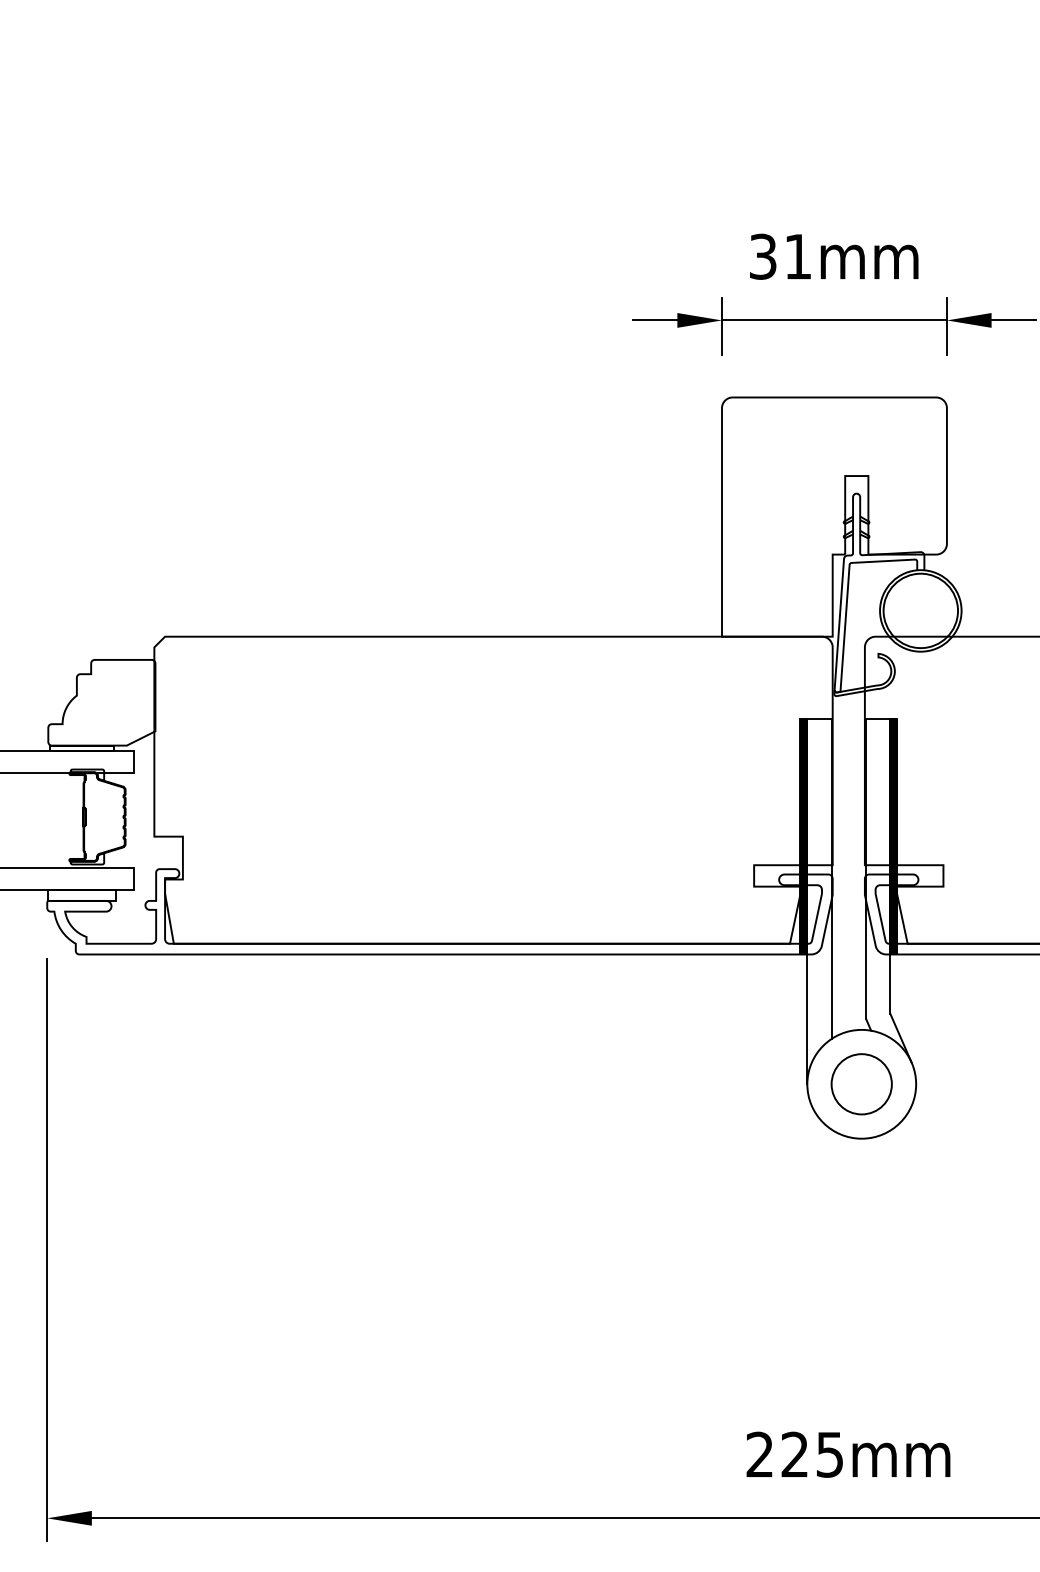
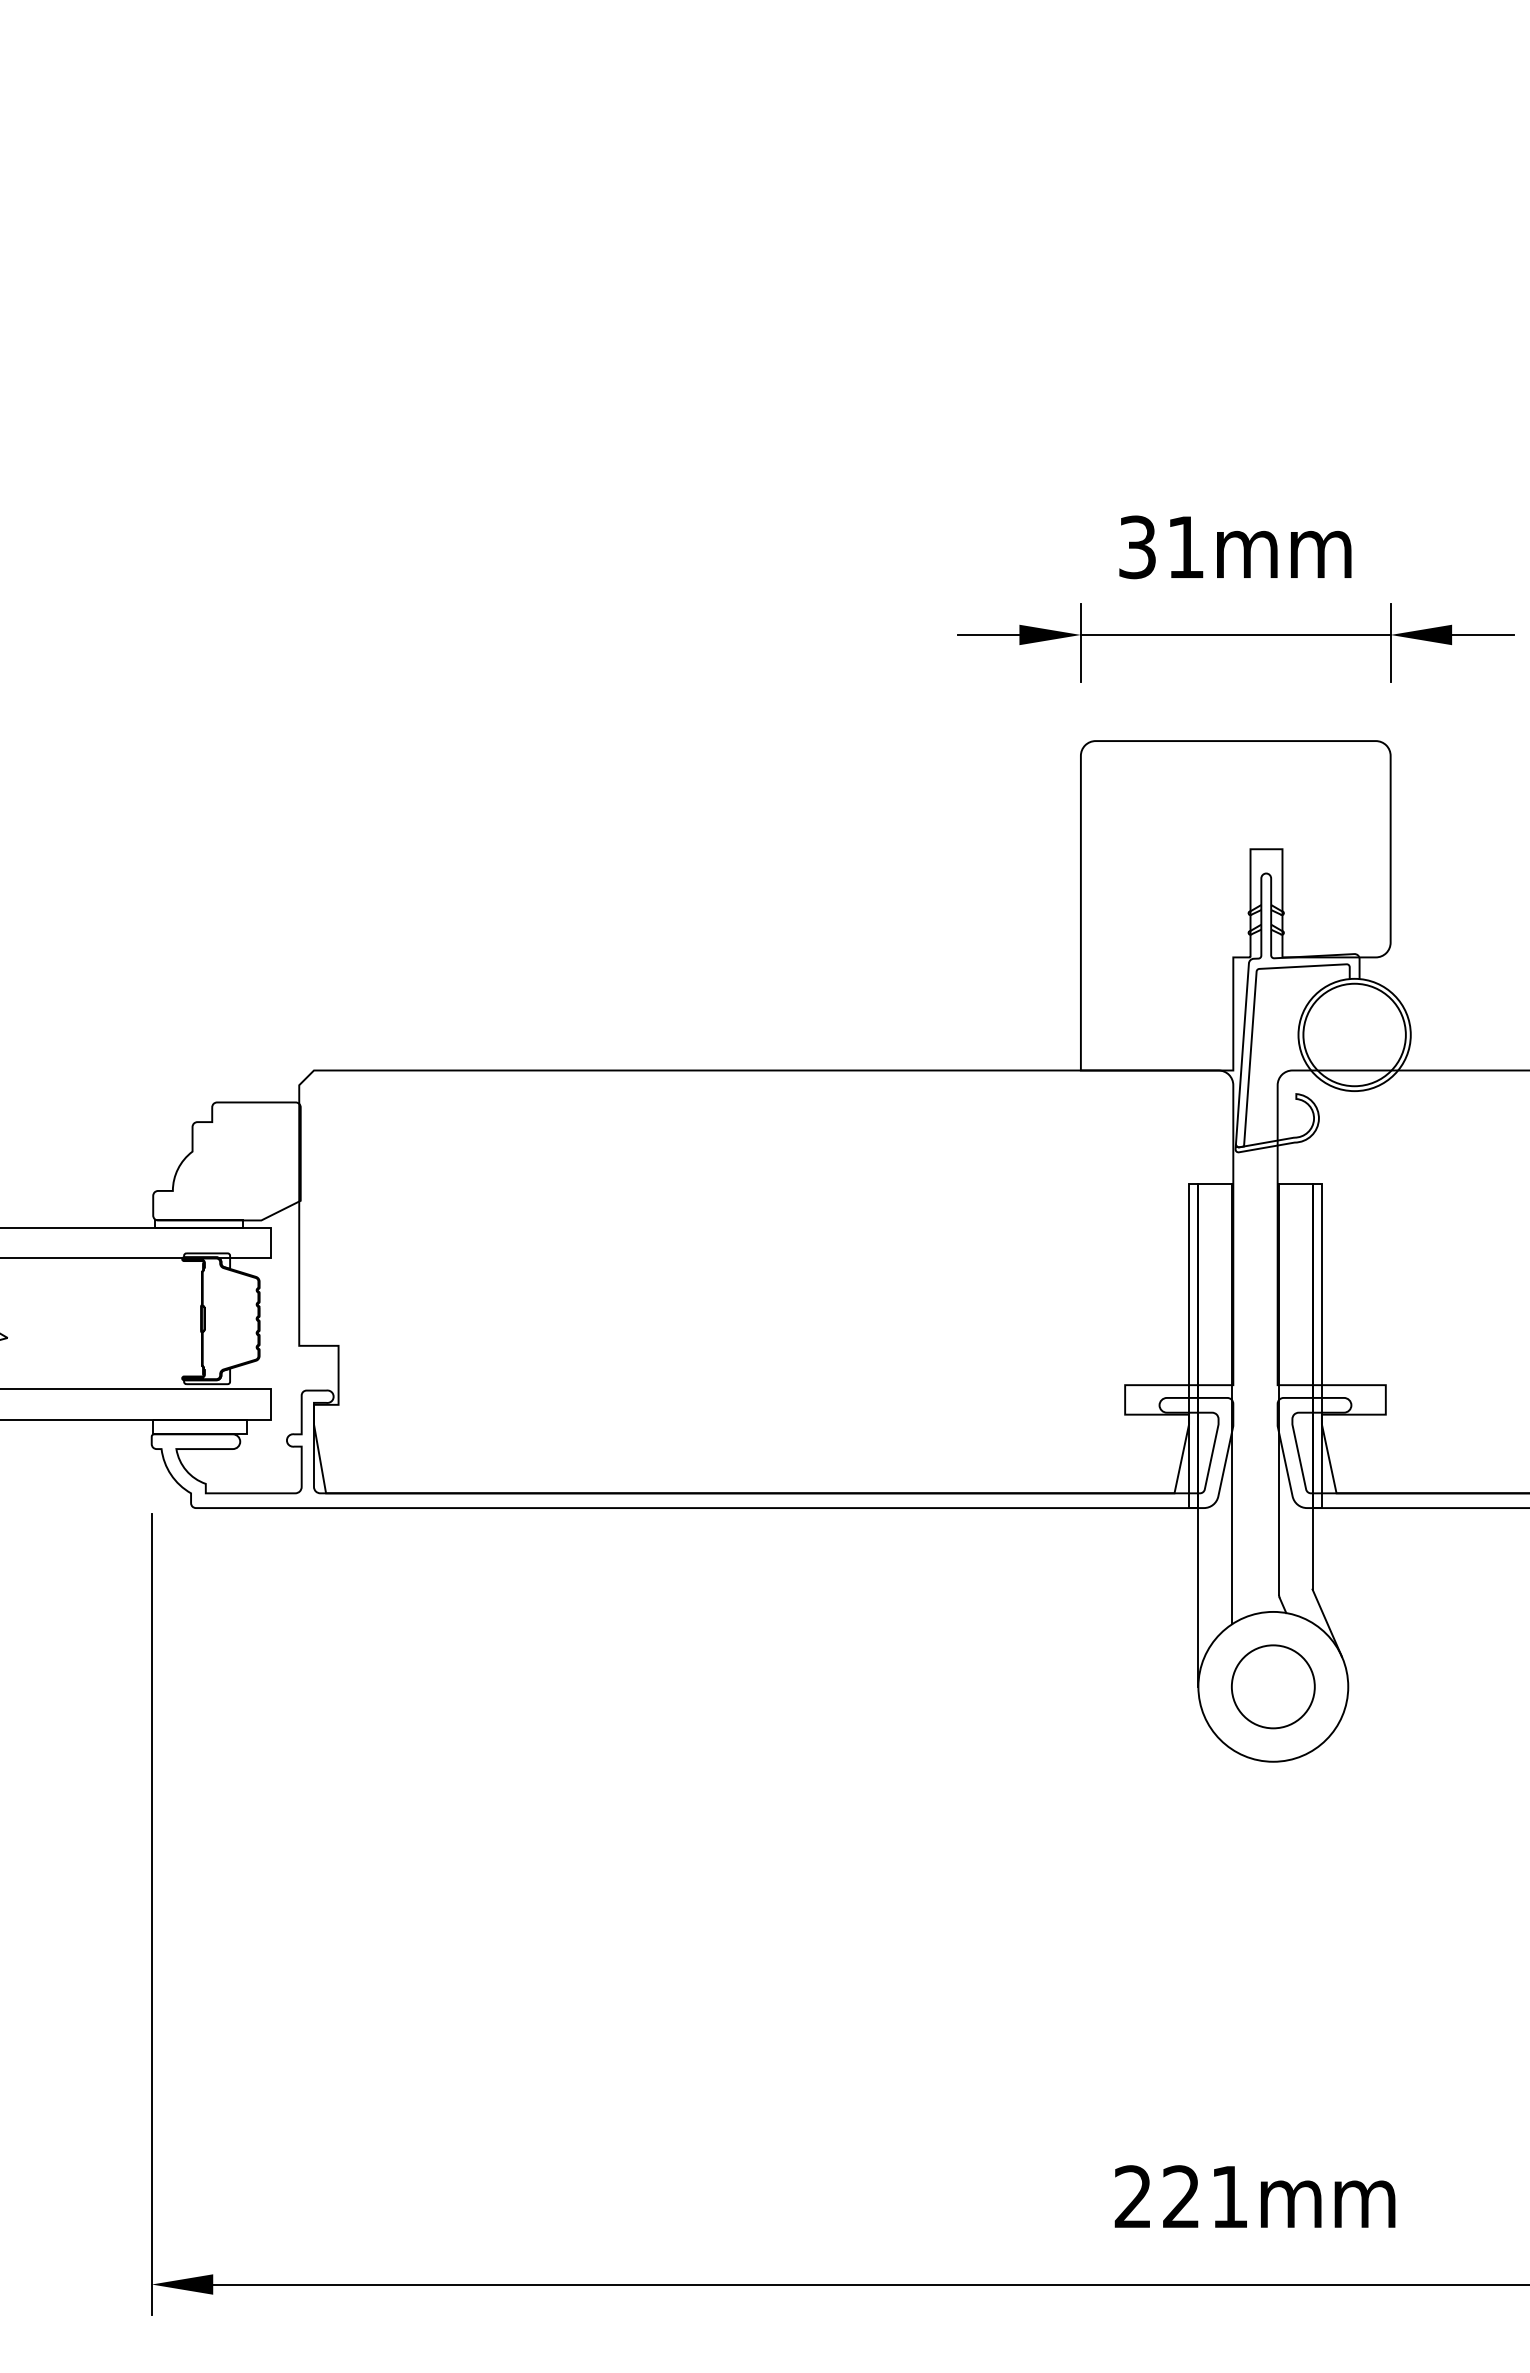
hatch: (803, 836) -> (1193, 1345), removed
hatch: (893, 836) -> (1317, 1345), removed
text: (829, 1455) -> (1229, 2197), 225mm -> 221mm

